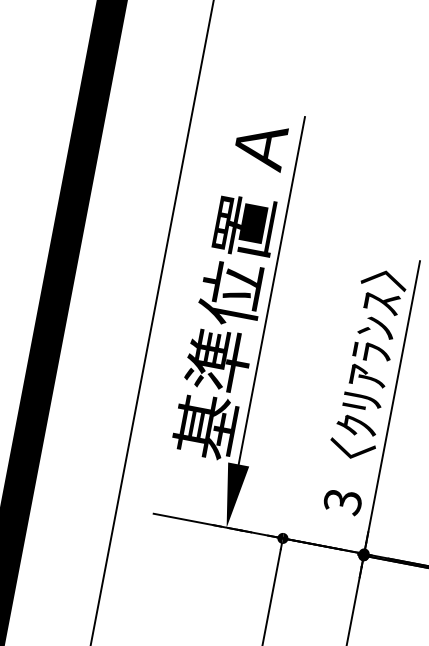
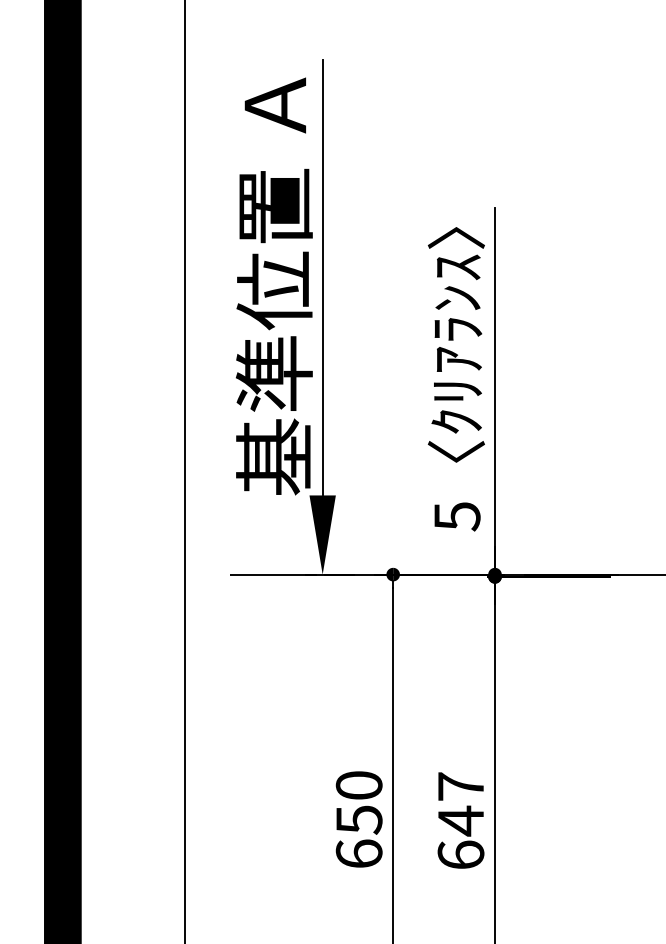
text: (342, 501) -> (456, 516), 3 -> 5

